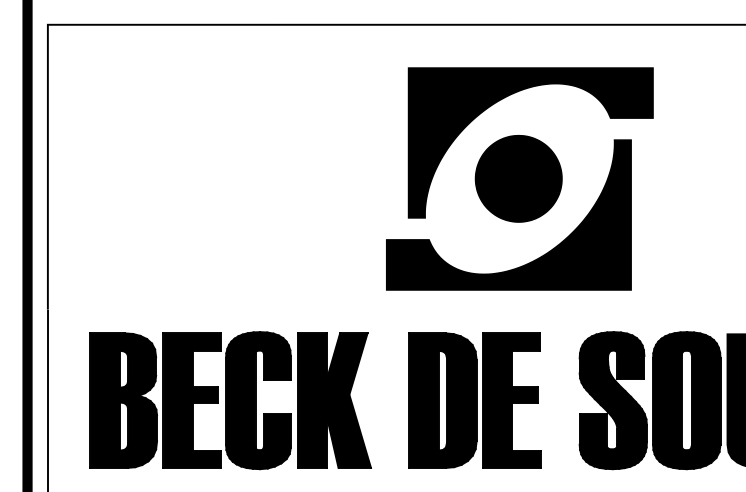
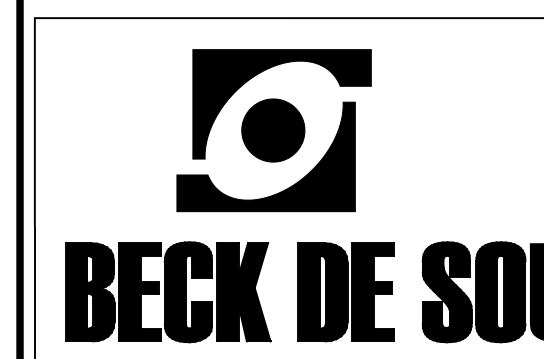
part: (519, 178) -> (273, 130), moved

